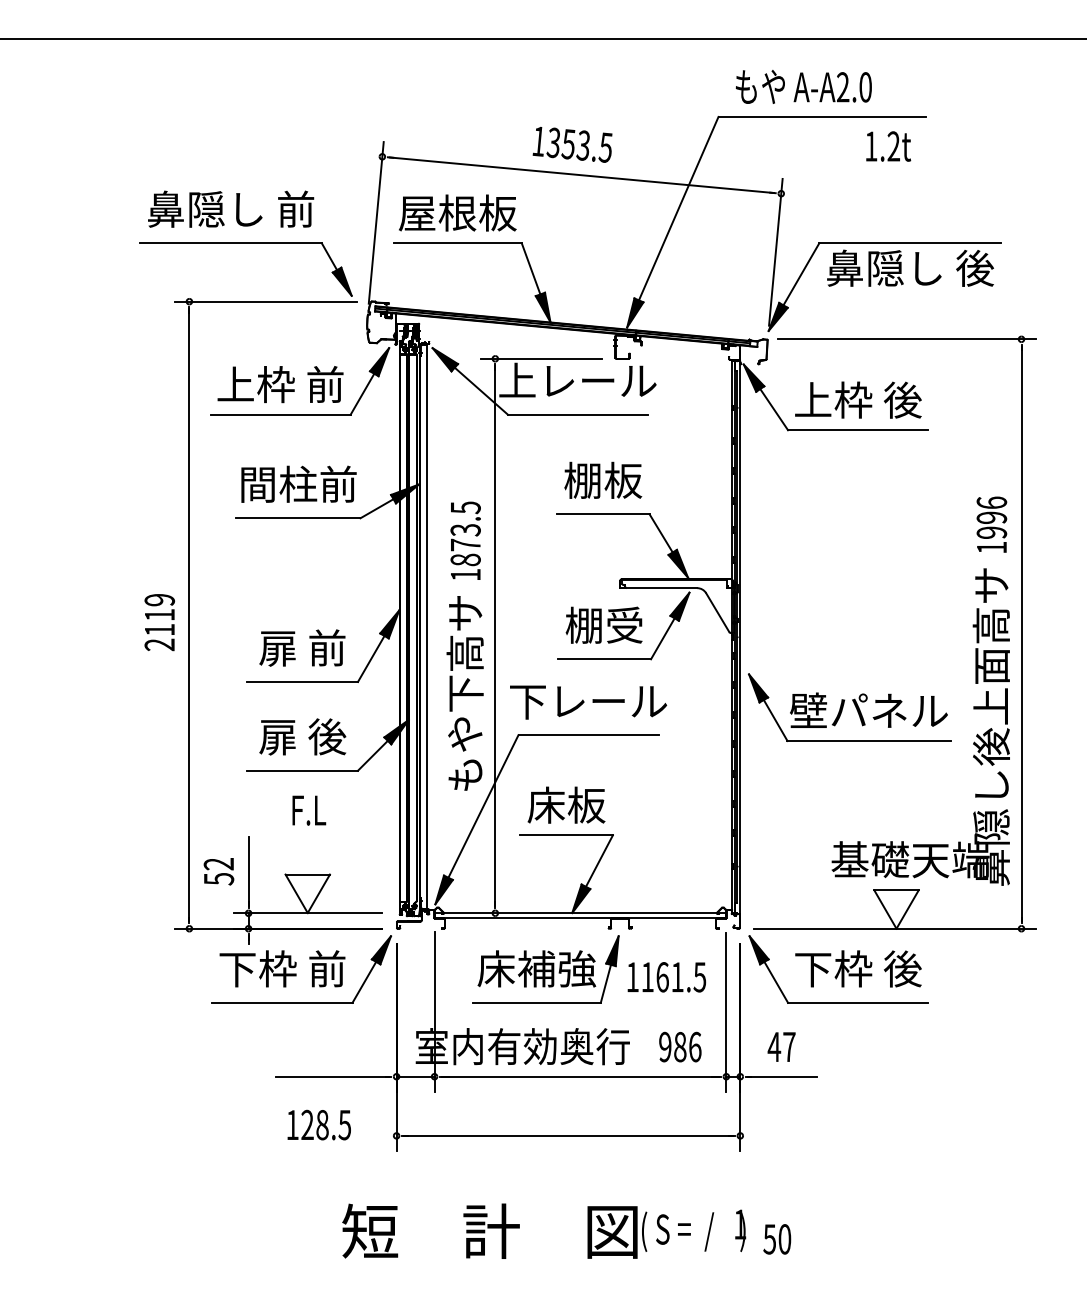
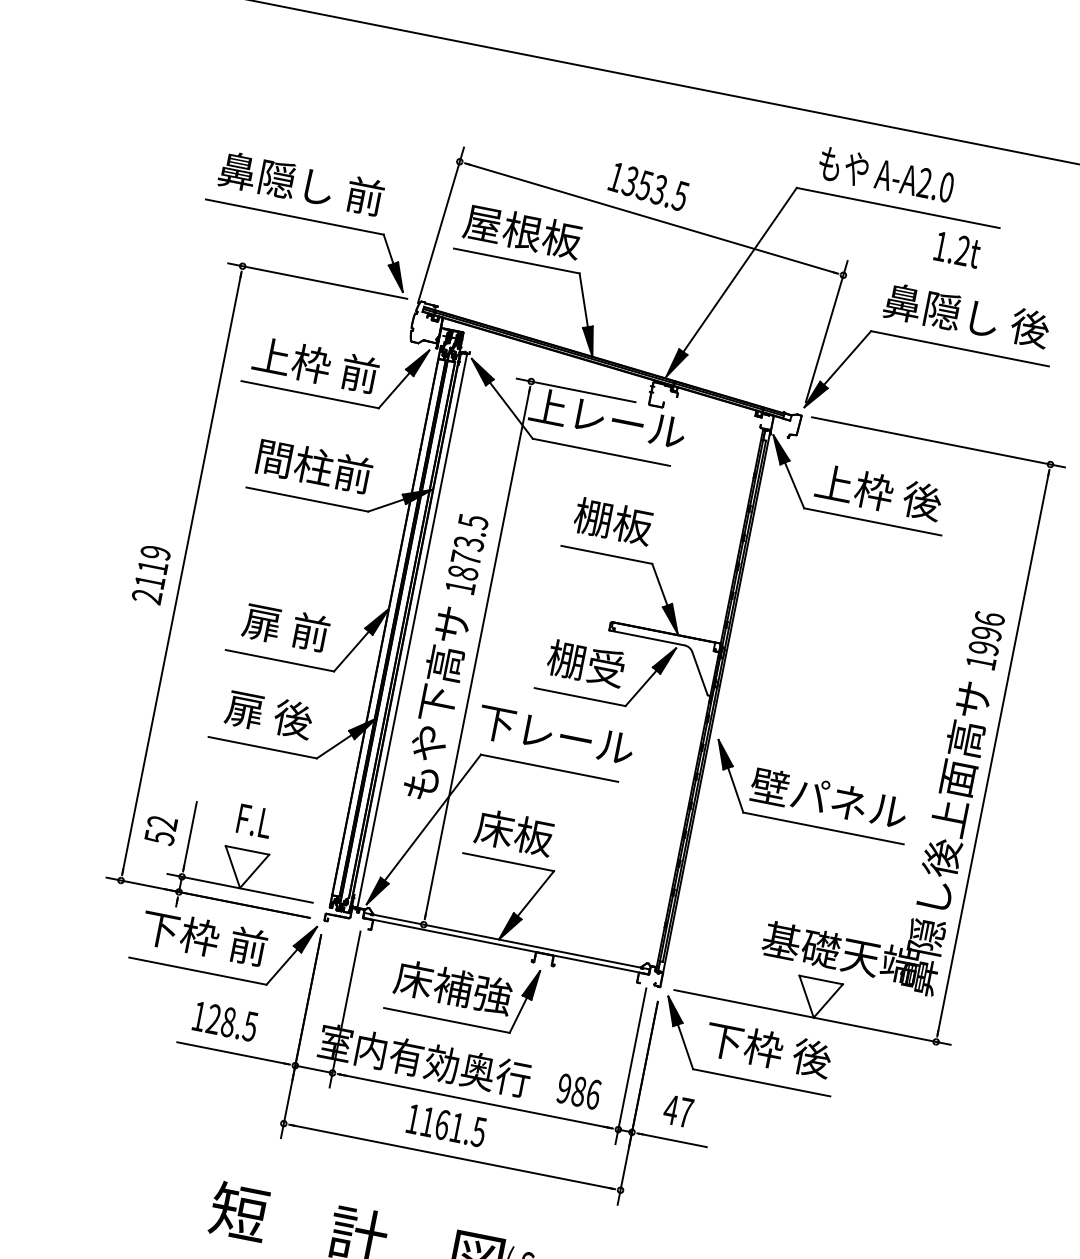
text: (910, 267) -> (967, 314), moved
text: (309, 810) -> (255, 821), moved
text: (666, 977) -> (446, 1125), moved
text: (318, 1124) -> (224, 1020), moved

